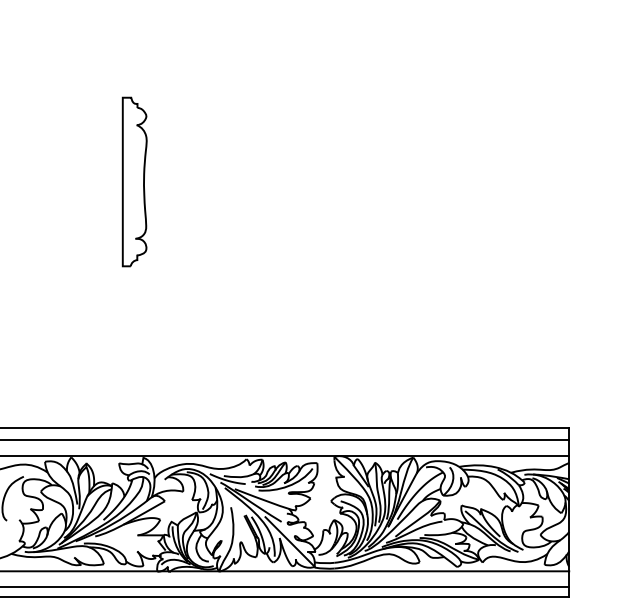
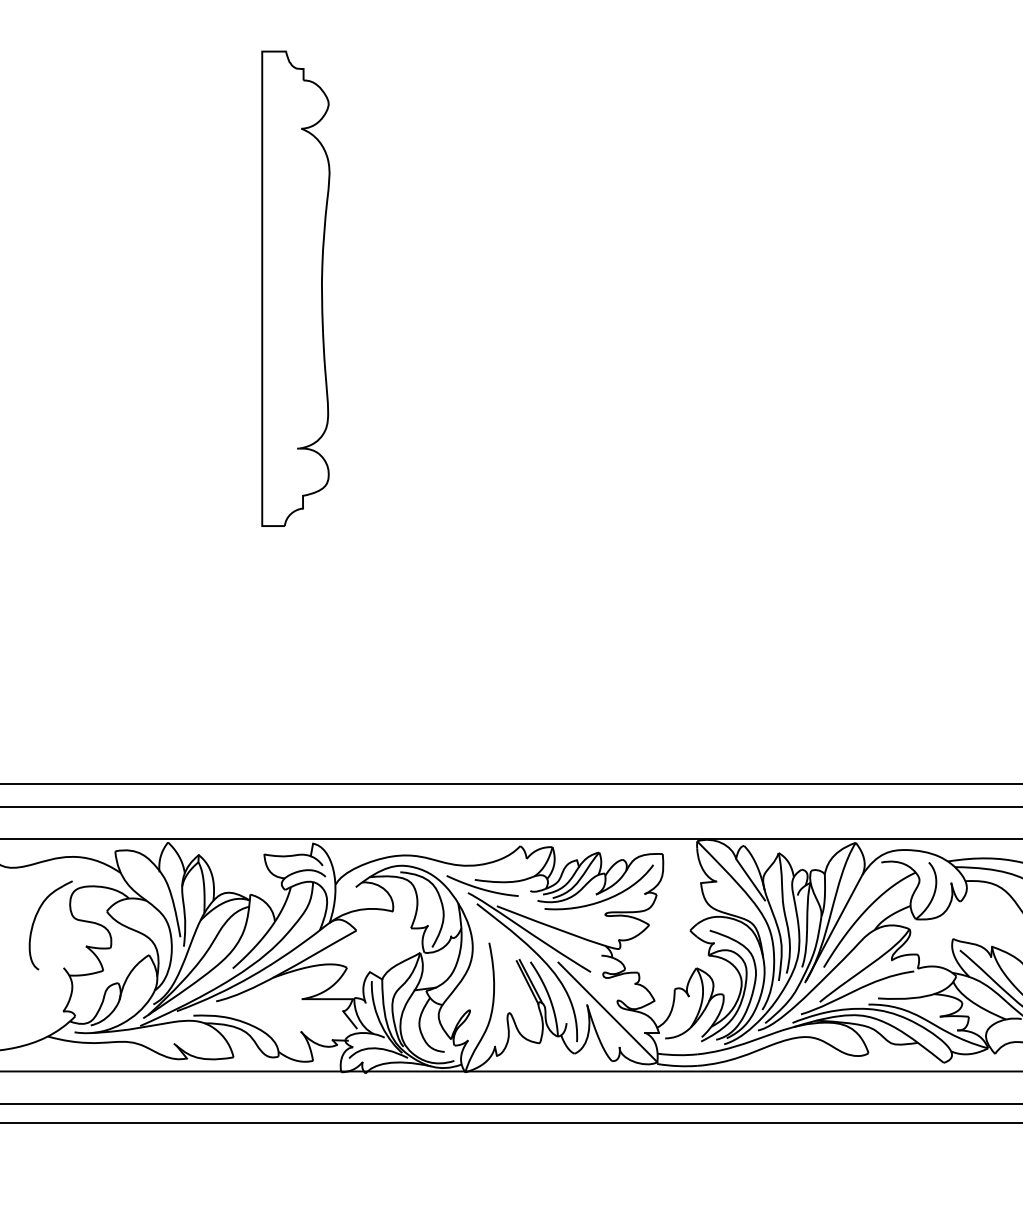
part: (134, 181) -> (295, 287), size x1.4

